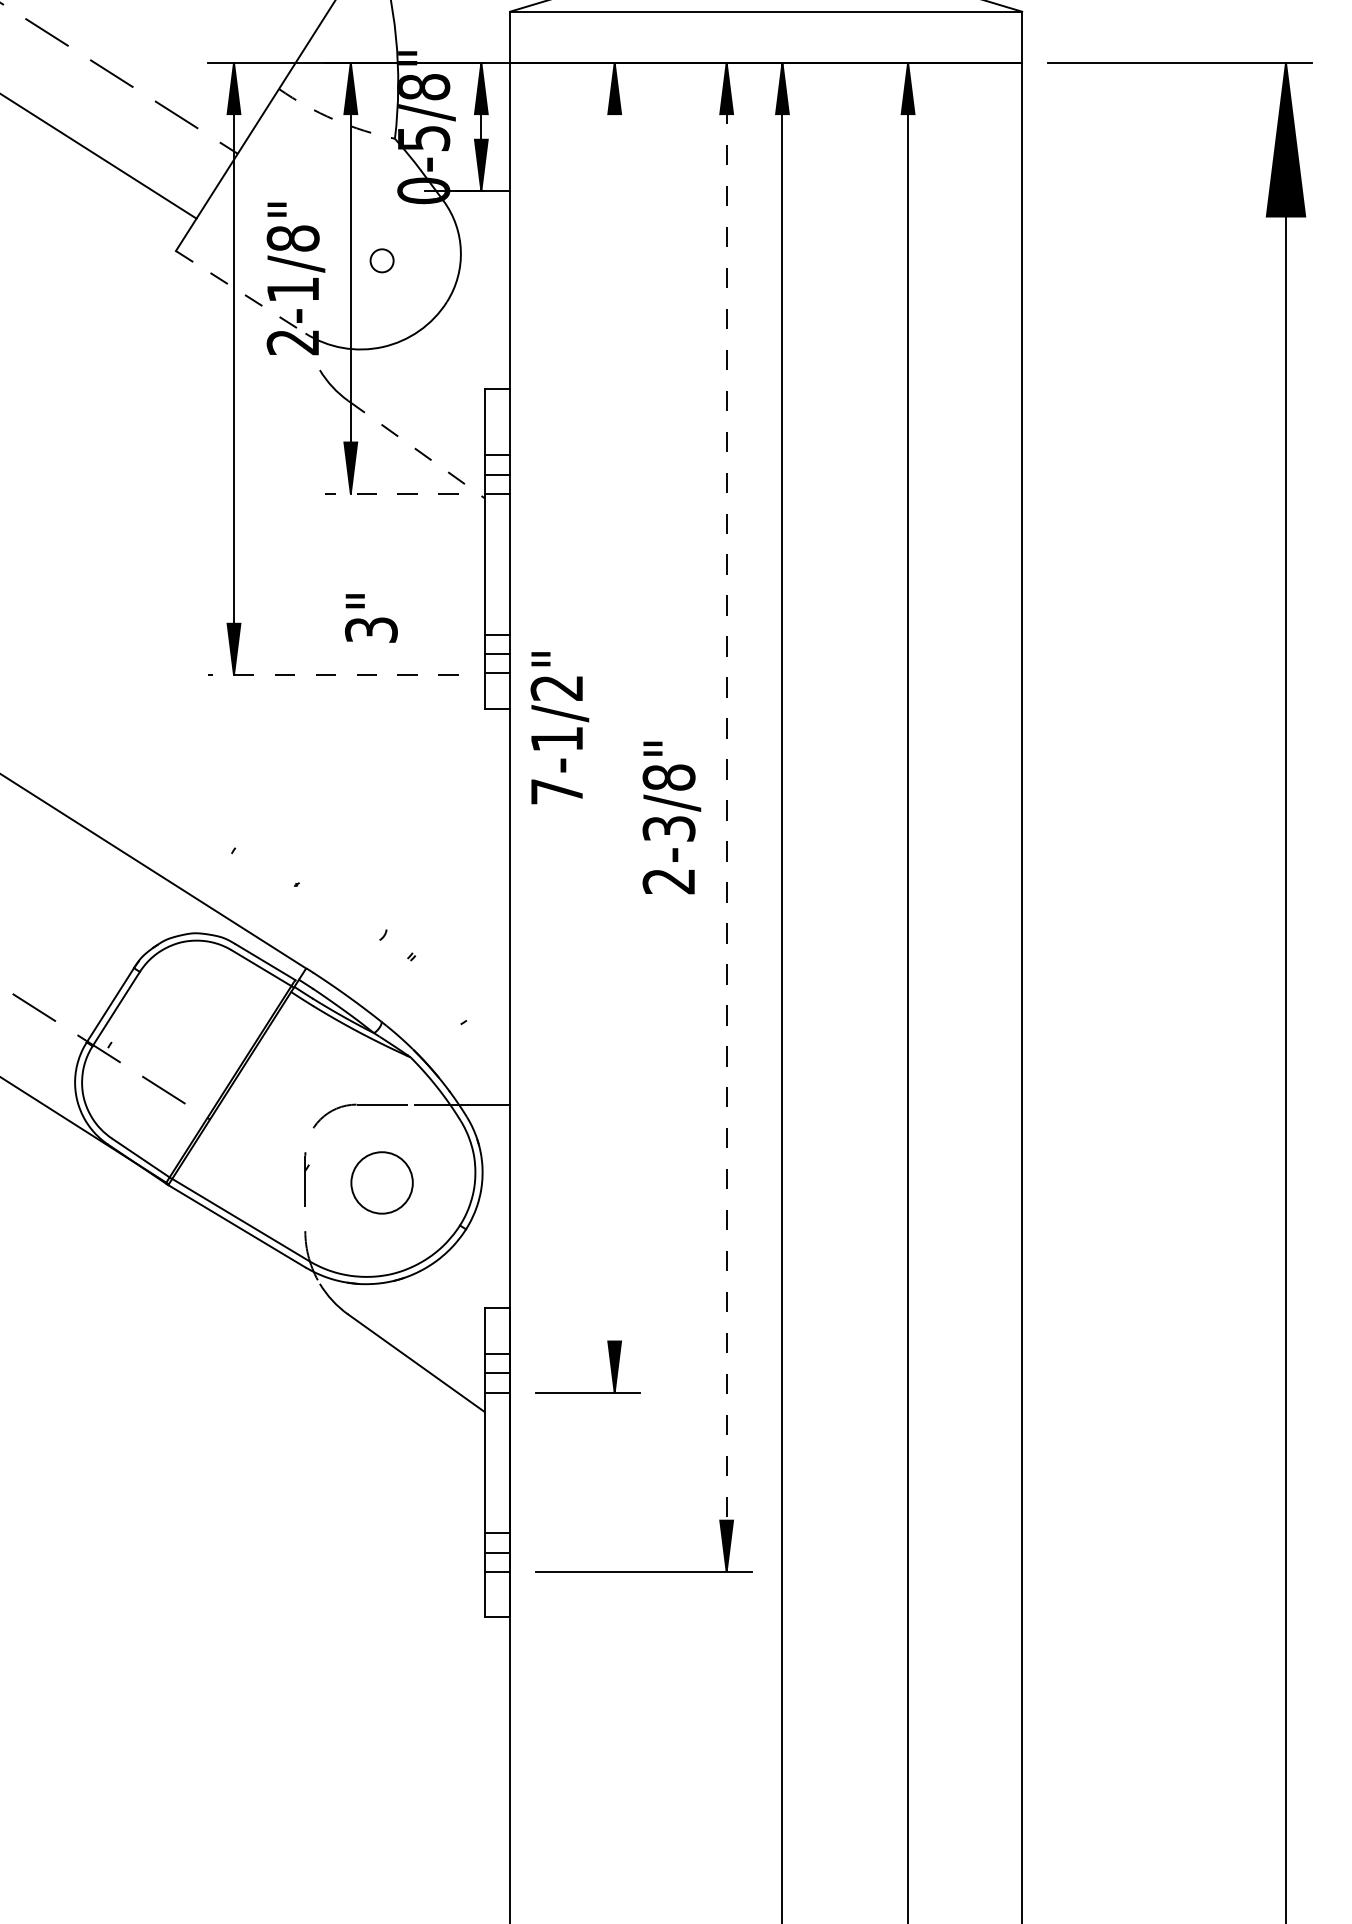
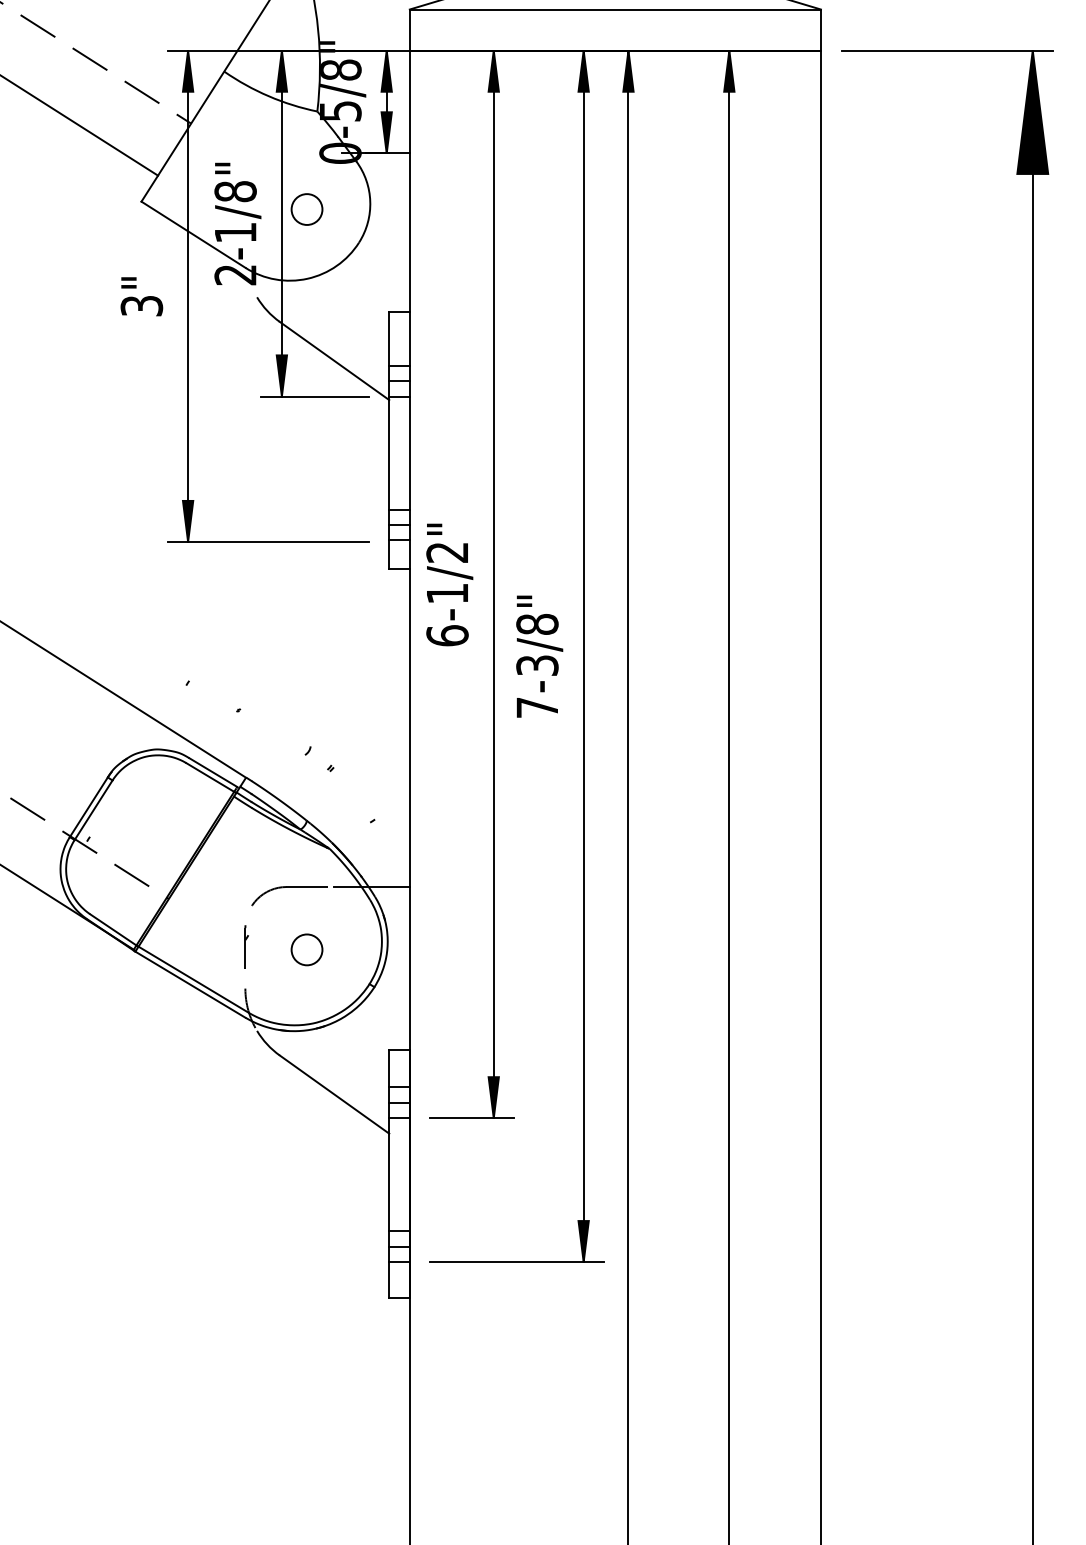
arc: (334, 119) -> (268, 96), dashed -> solid
circle: (381, 260) -> (306, 209), size x1.67
line: (240, 292) -> (193, 234), dashed -> solid
line: (416, 449) -> (334, 361), dashed -> solid
line: (392, 493) -> (315, 396), dashed -> solid
text: (371, 618) -> (141, 296), moved
line: (333, 674) -> (268, 541), dashed -> solid
line: (614, 727) -> (493, 584), added
text: (556, 791) -> (447, 635), 7-1/2" -> 6-1/2"
line: (726, 817) -> (583, 656), dashed -> solid
text: (668, 881) -> (536, 707), 2-3/8" -> 7-3/8"
circle: (381, 1182) -> (306, 949), size x0.62

